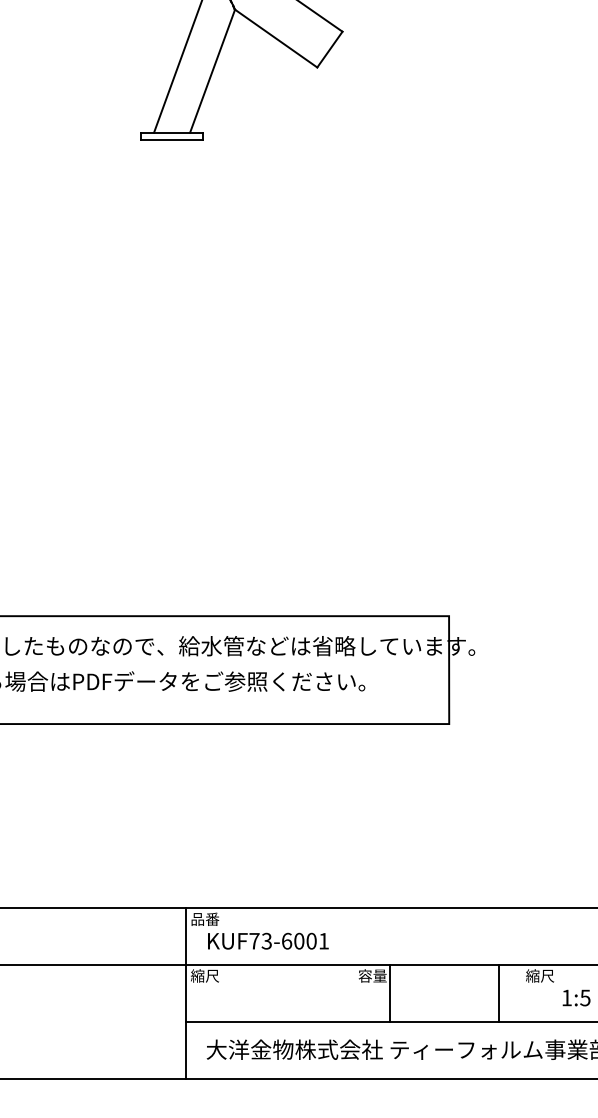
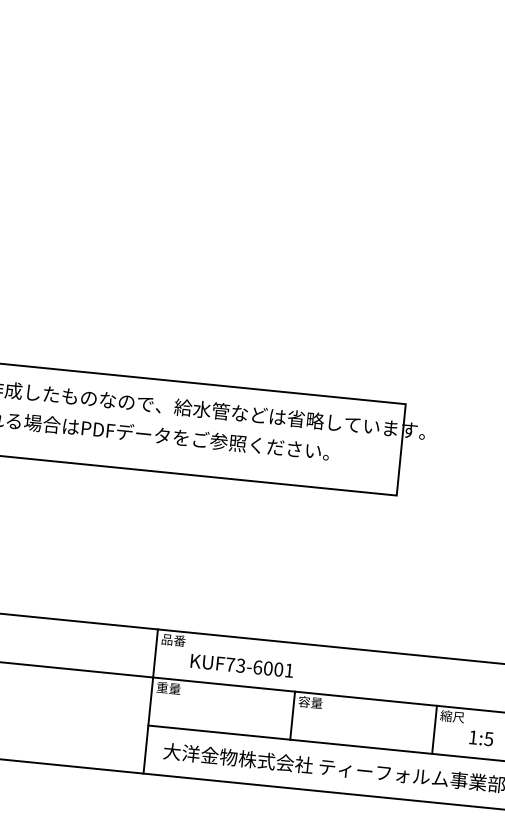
text: (268, 940) -> (242, 665), moved
text: (204, 975) -> (168, 687), 縮尺 -> 重量
line: (390, 993) -> (292, 715), moved
line: (498, 993) -> (434, 729), moved

